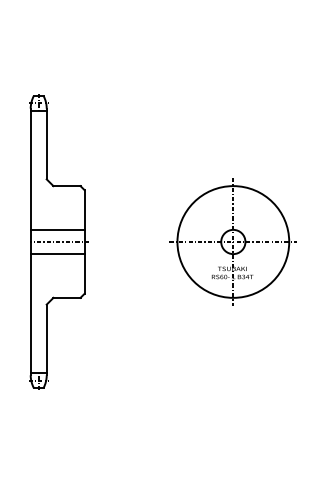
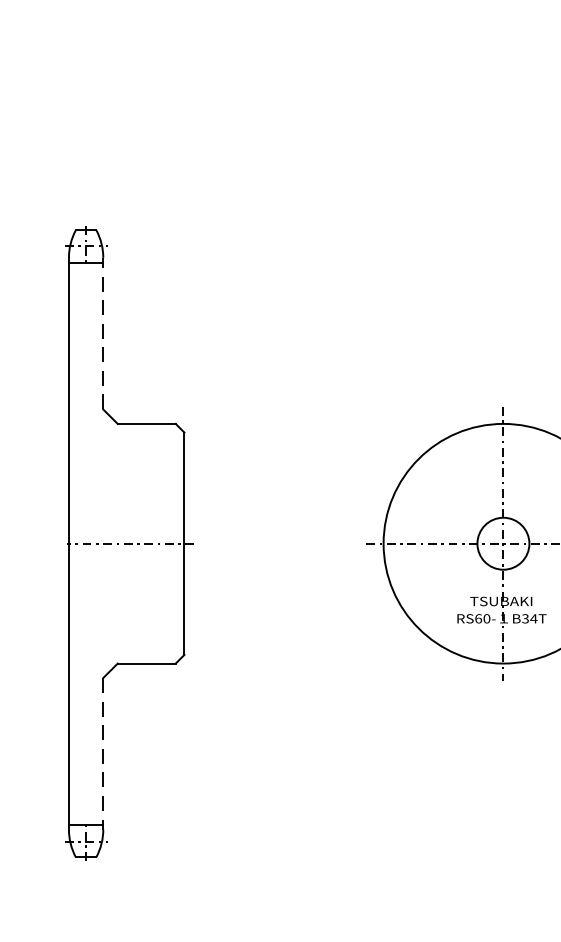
line: (46, 143) -> (102, 332), solid -> dashed
line: (57, 229) -> (126, 516), removed
line: (57, 254) -> (126, 570), removed
line: (46, 340) -> (102, 754), solid -> dashed

